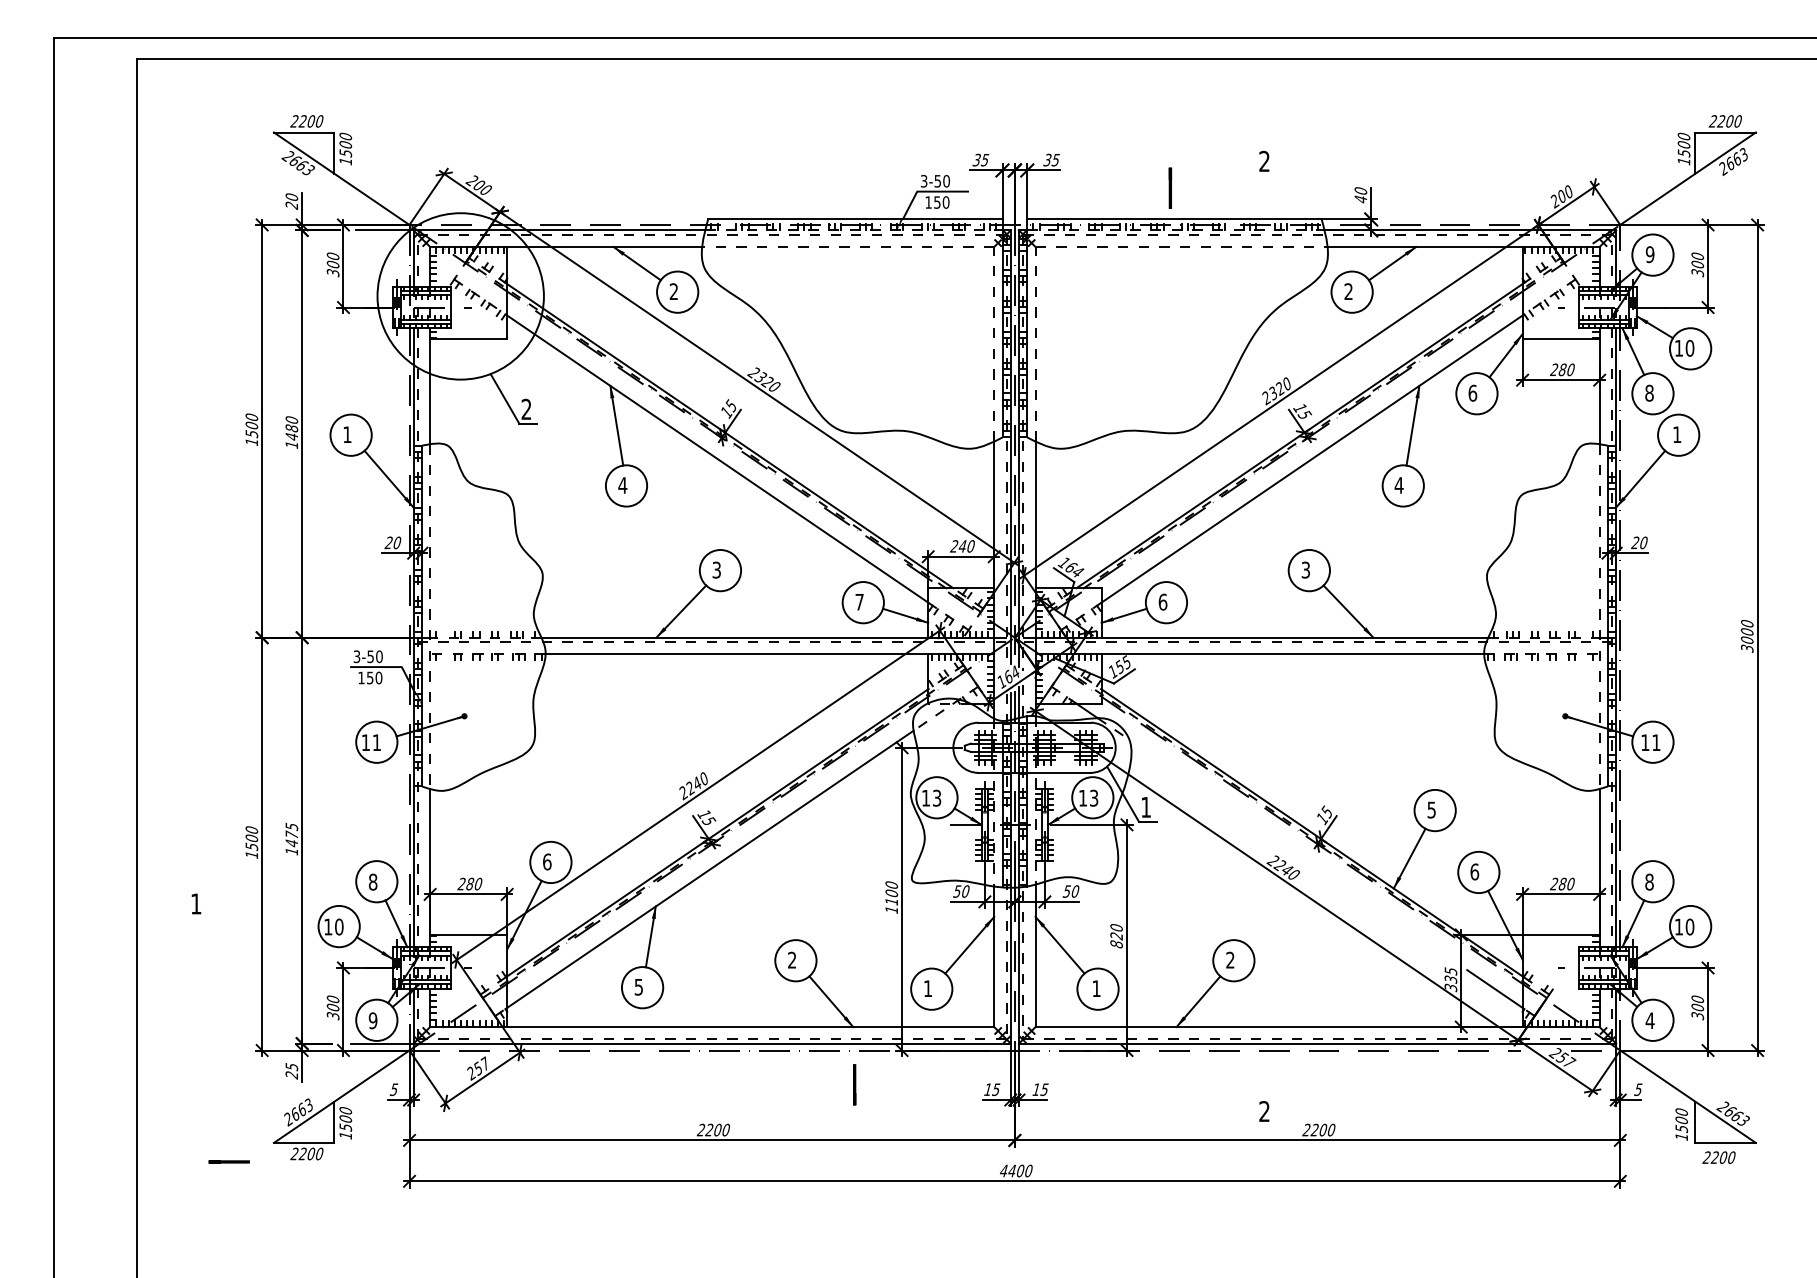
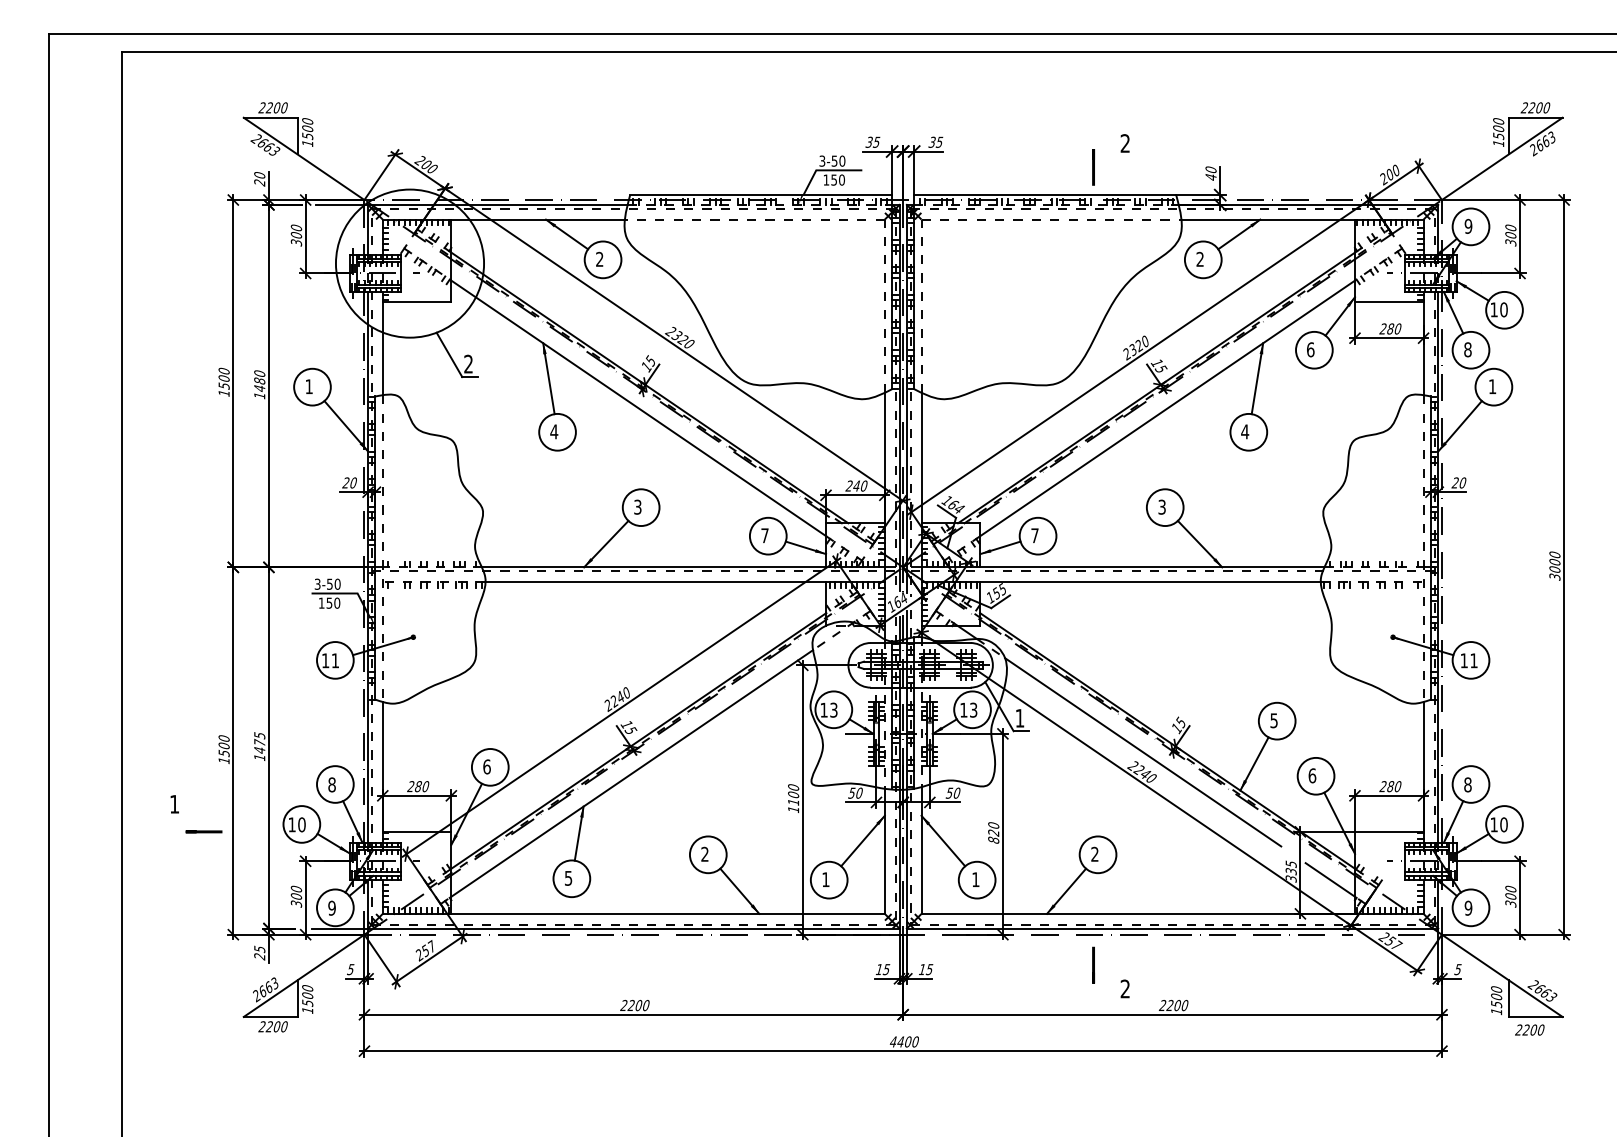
line: (1170, 188) -> (1093, 167), moved
text: (1162, 601) -> (1034, 535), 6 -> 7
line: (1284, 845) -> (1143, 752), added
text: (1650, 1019) -> (1468, 907), 4 -> 9
line: (854, 1083) -> (1093, 964), moved
line: (228, 1161) -> (203, 831), moved

